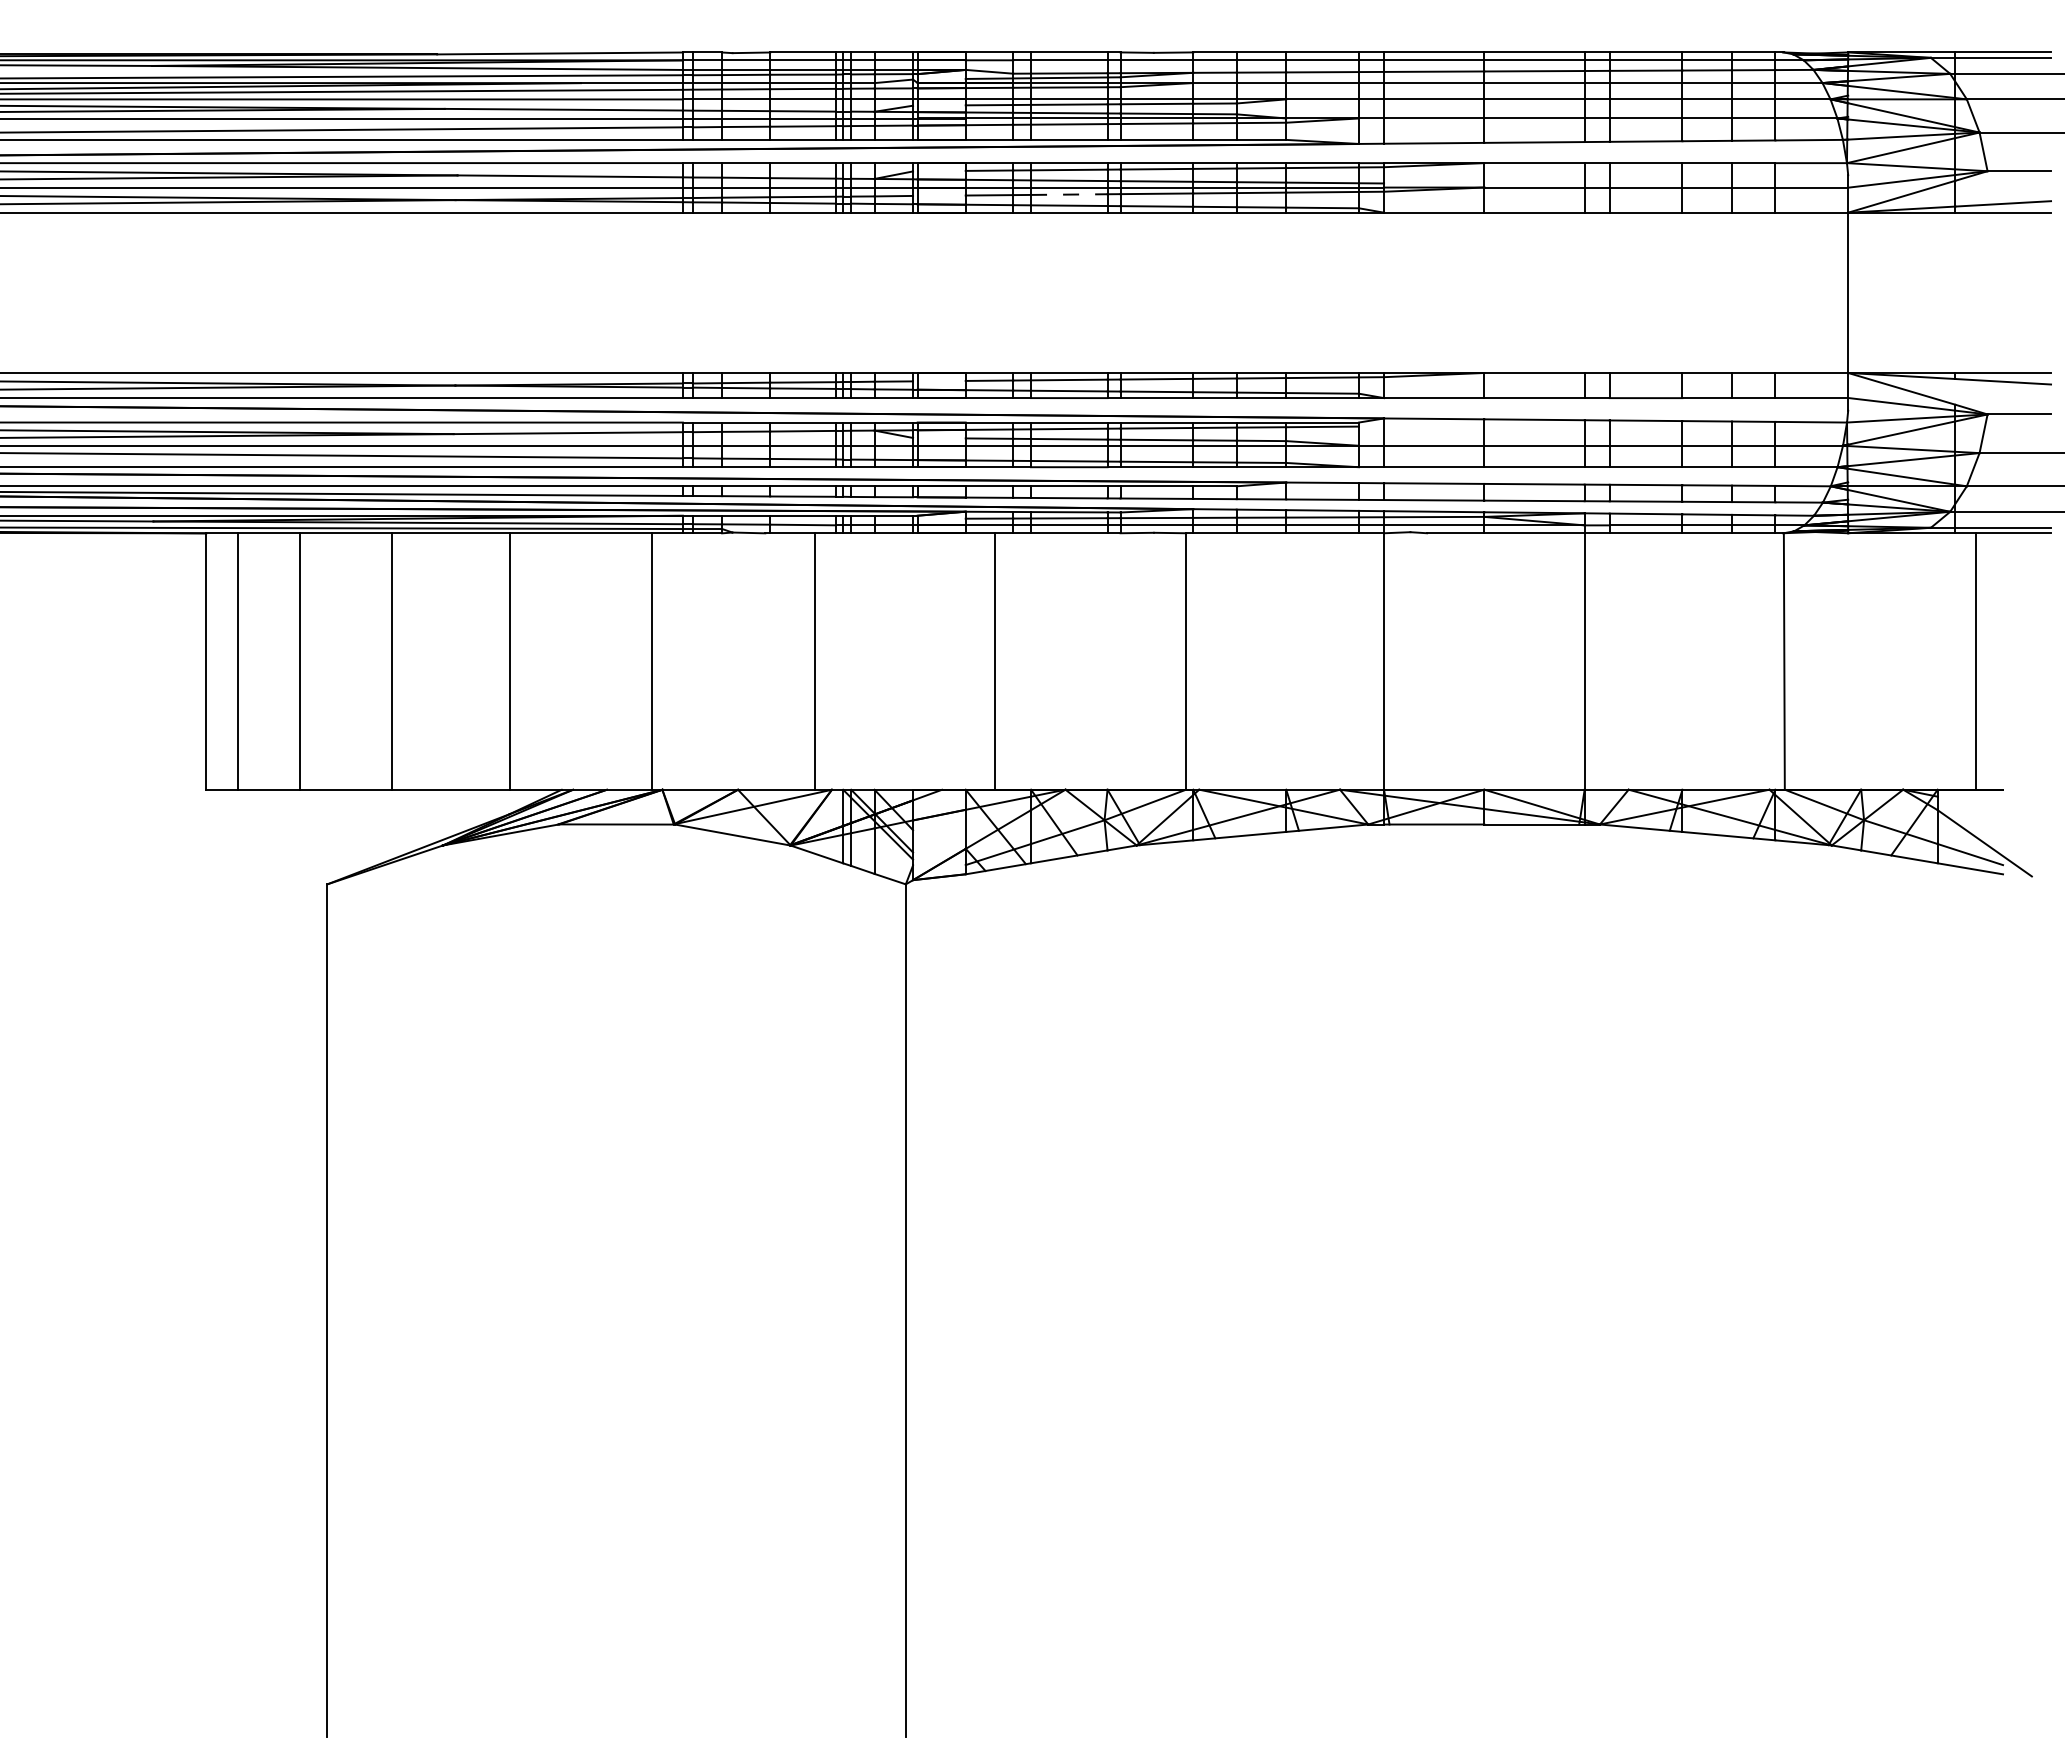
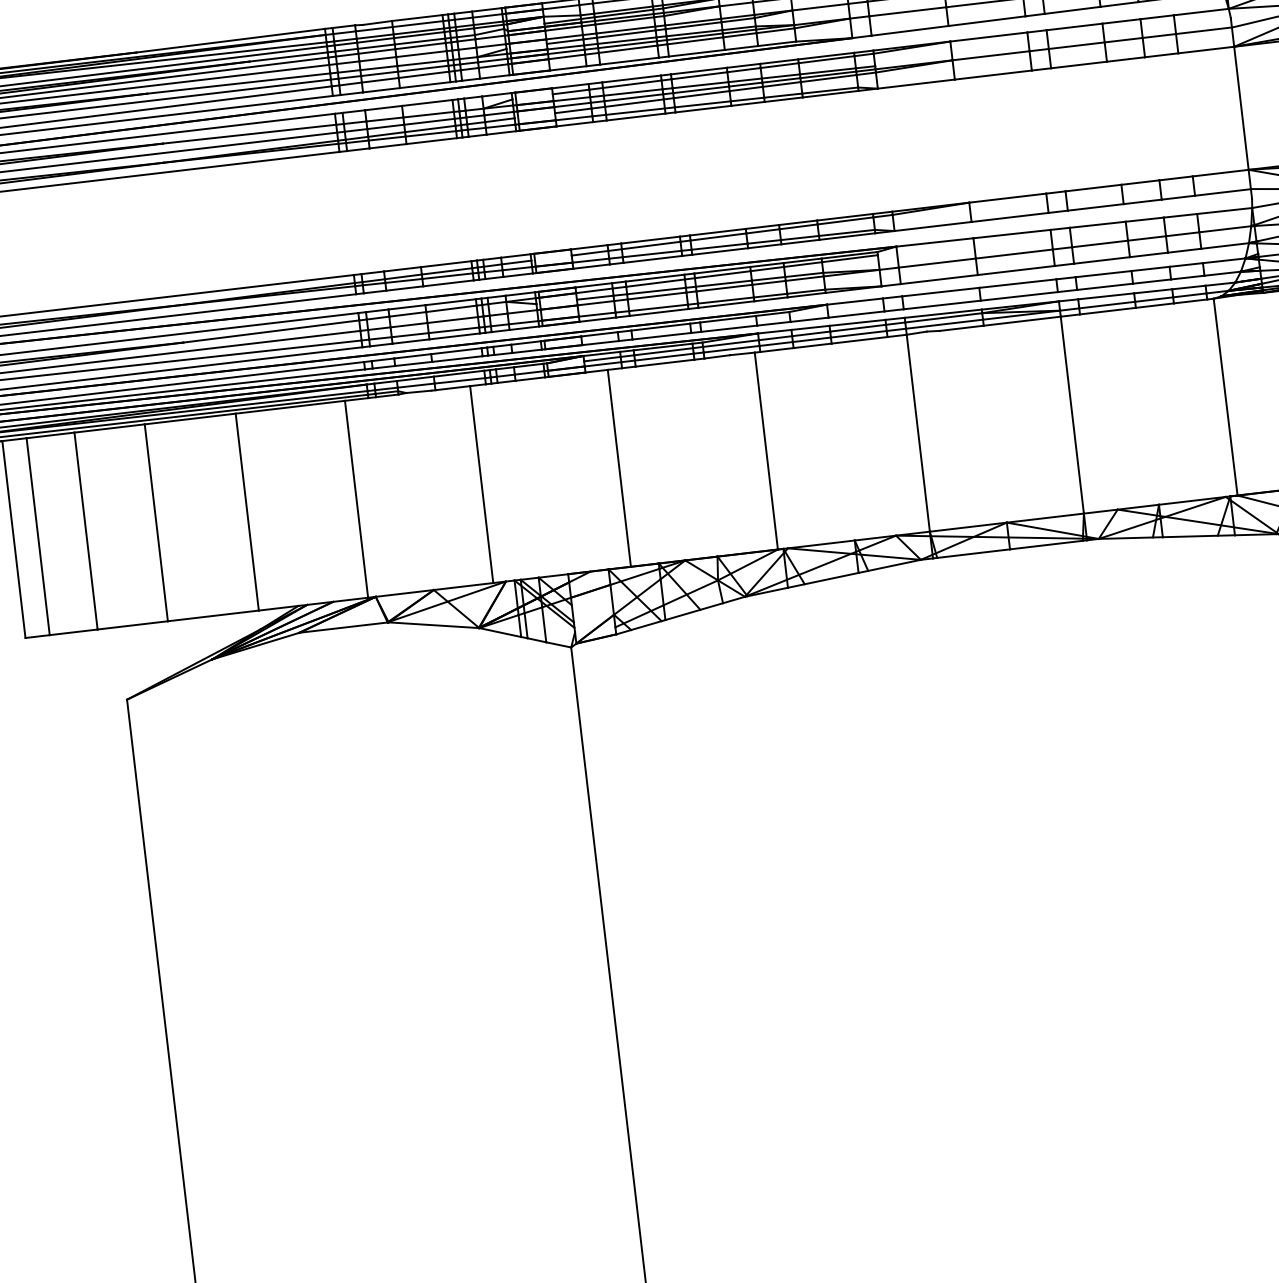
line: (1069, 194) -> (634, 103), dashed -> solid

